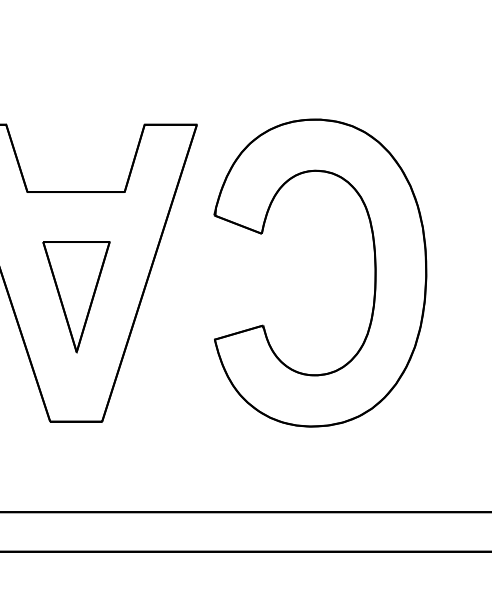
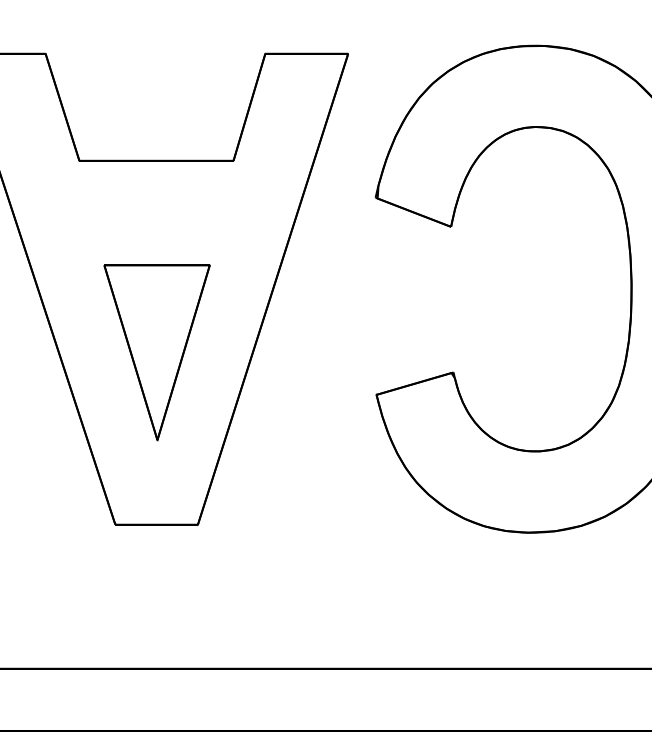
part: (76, 297) -> (157, 353), moved

